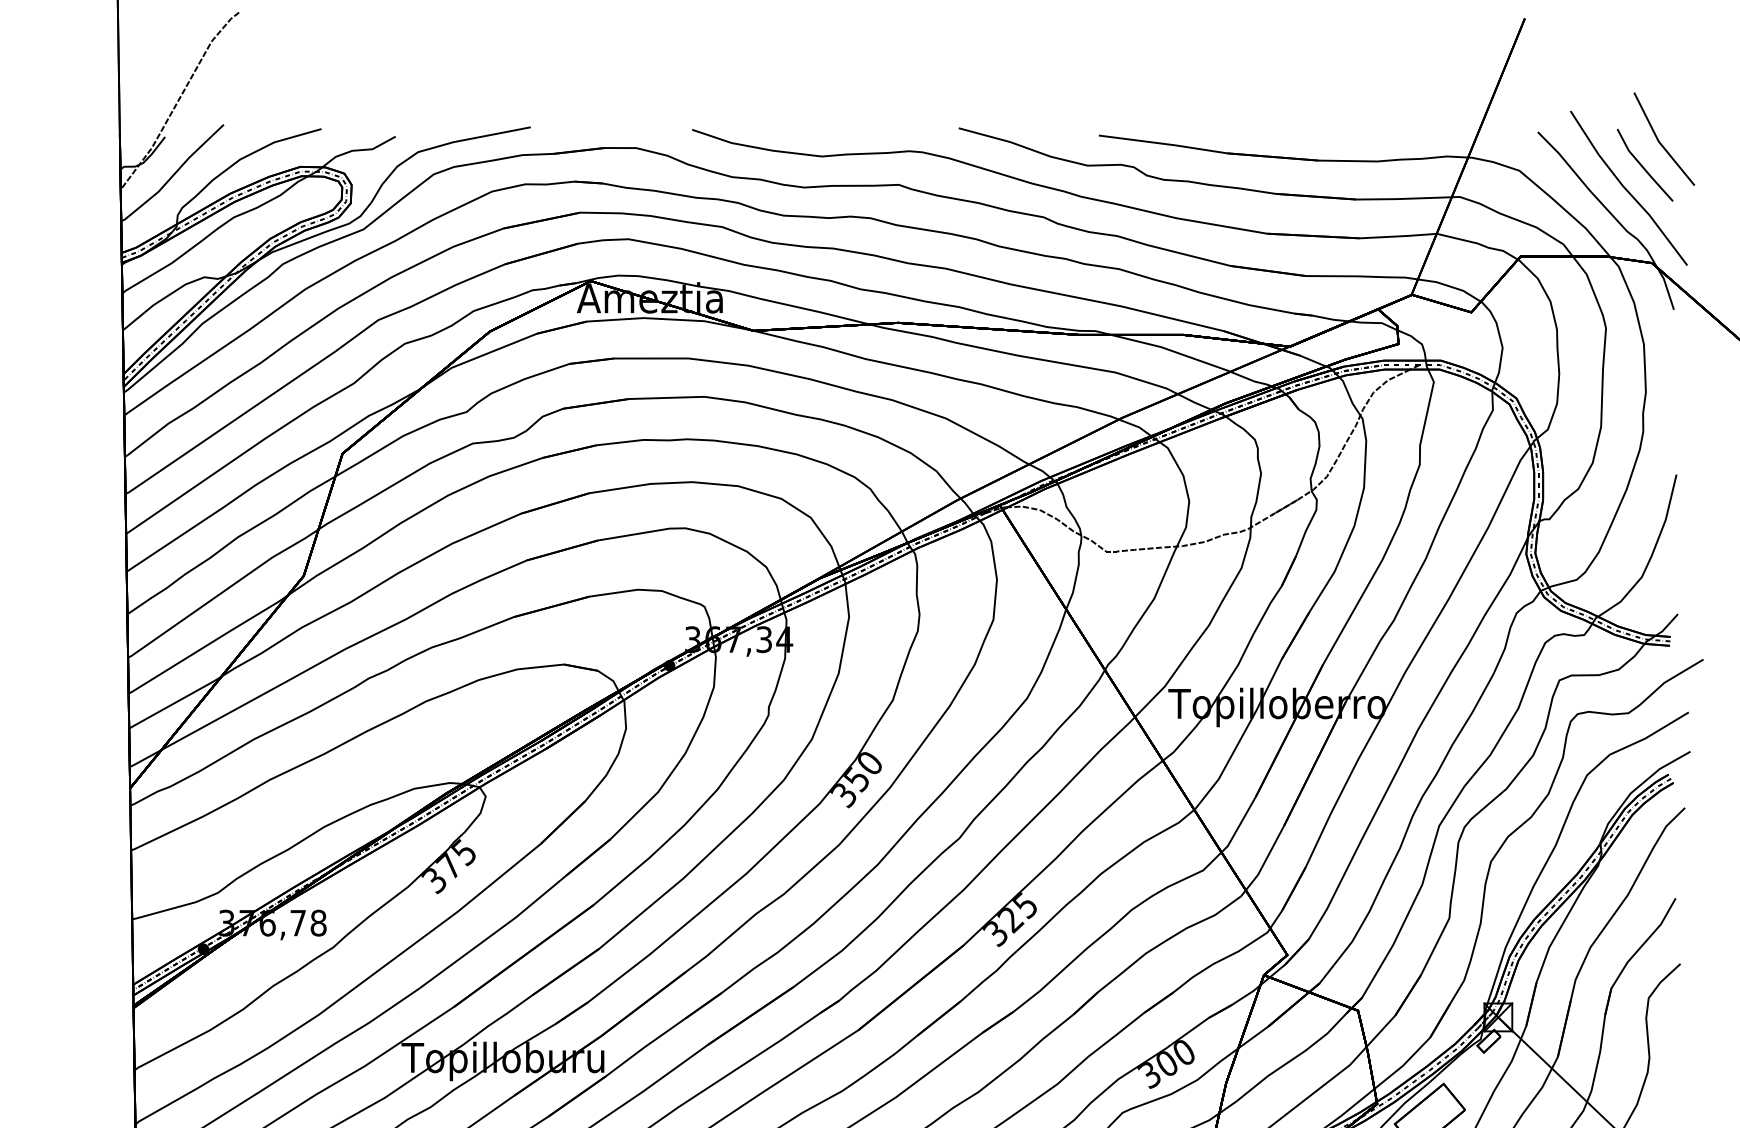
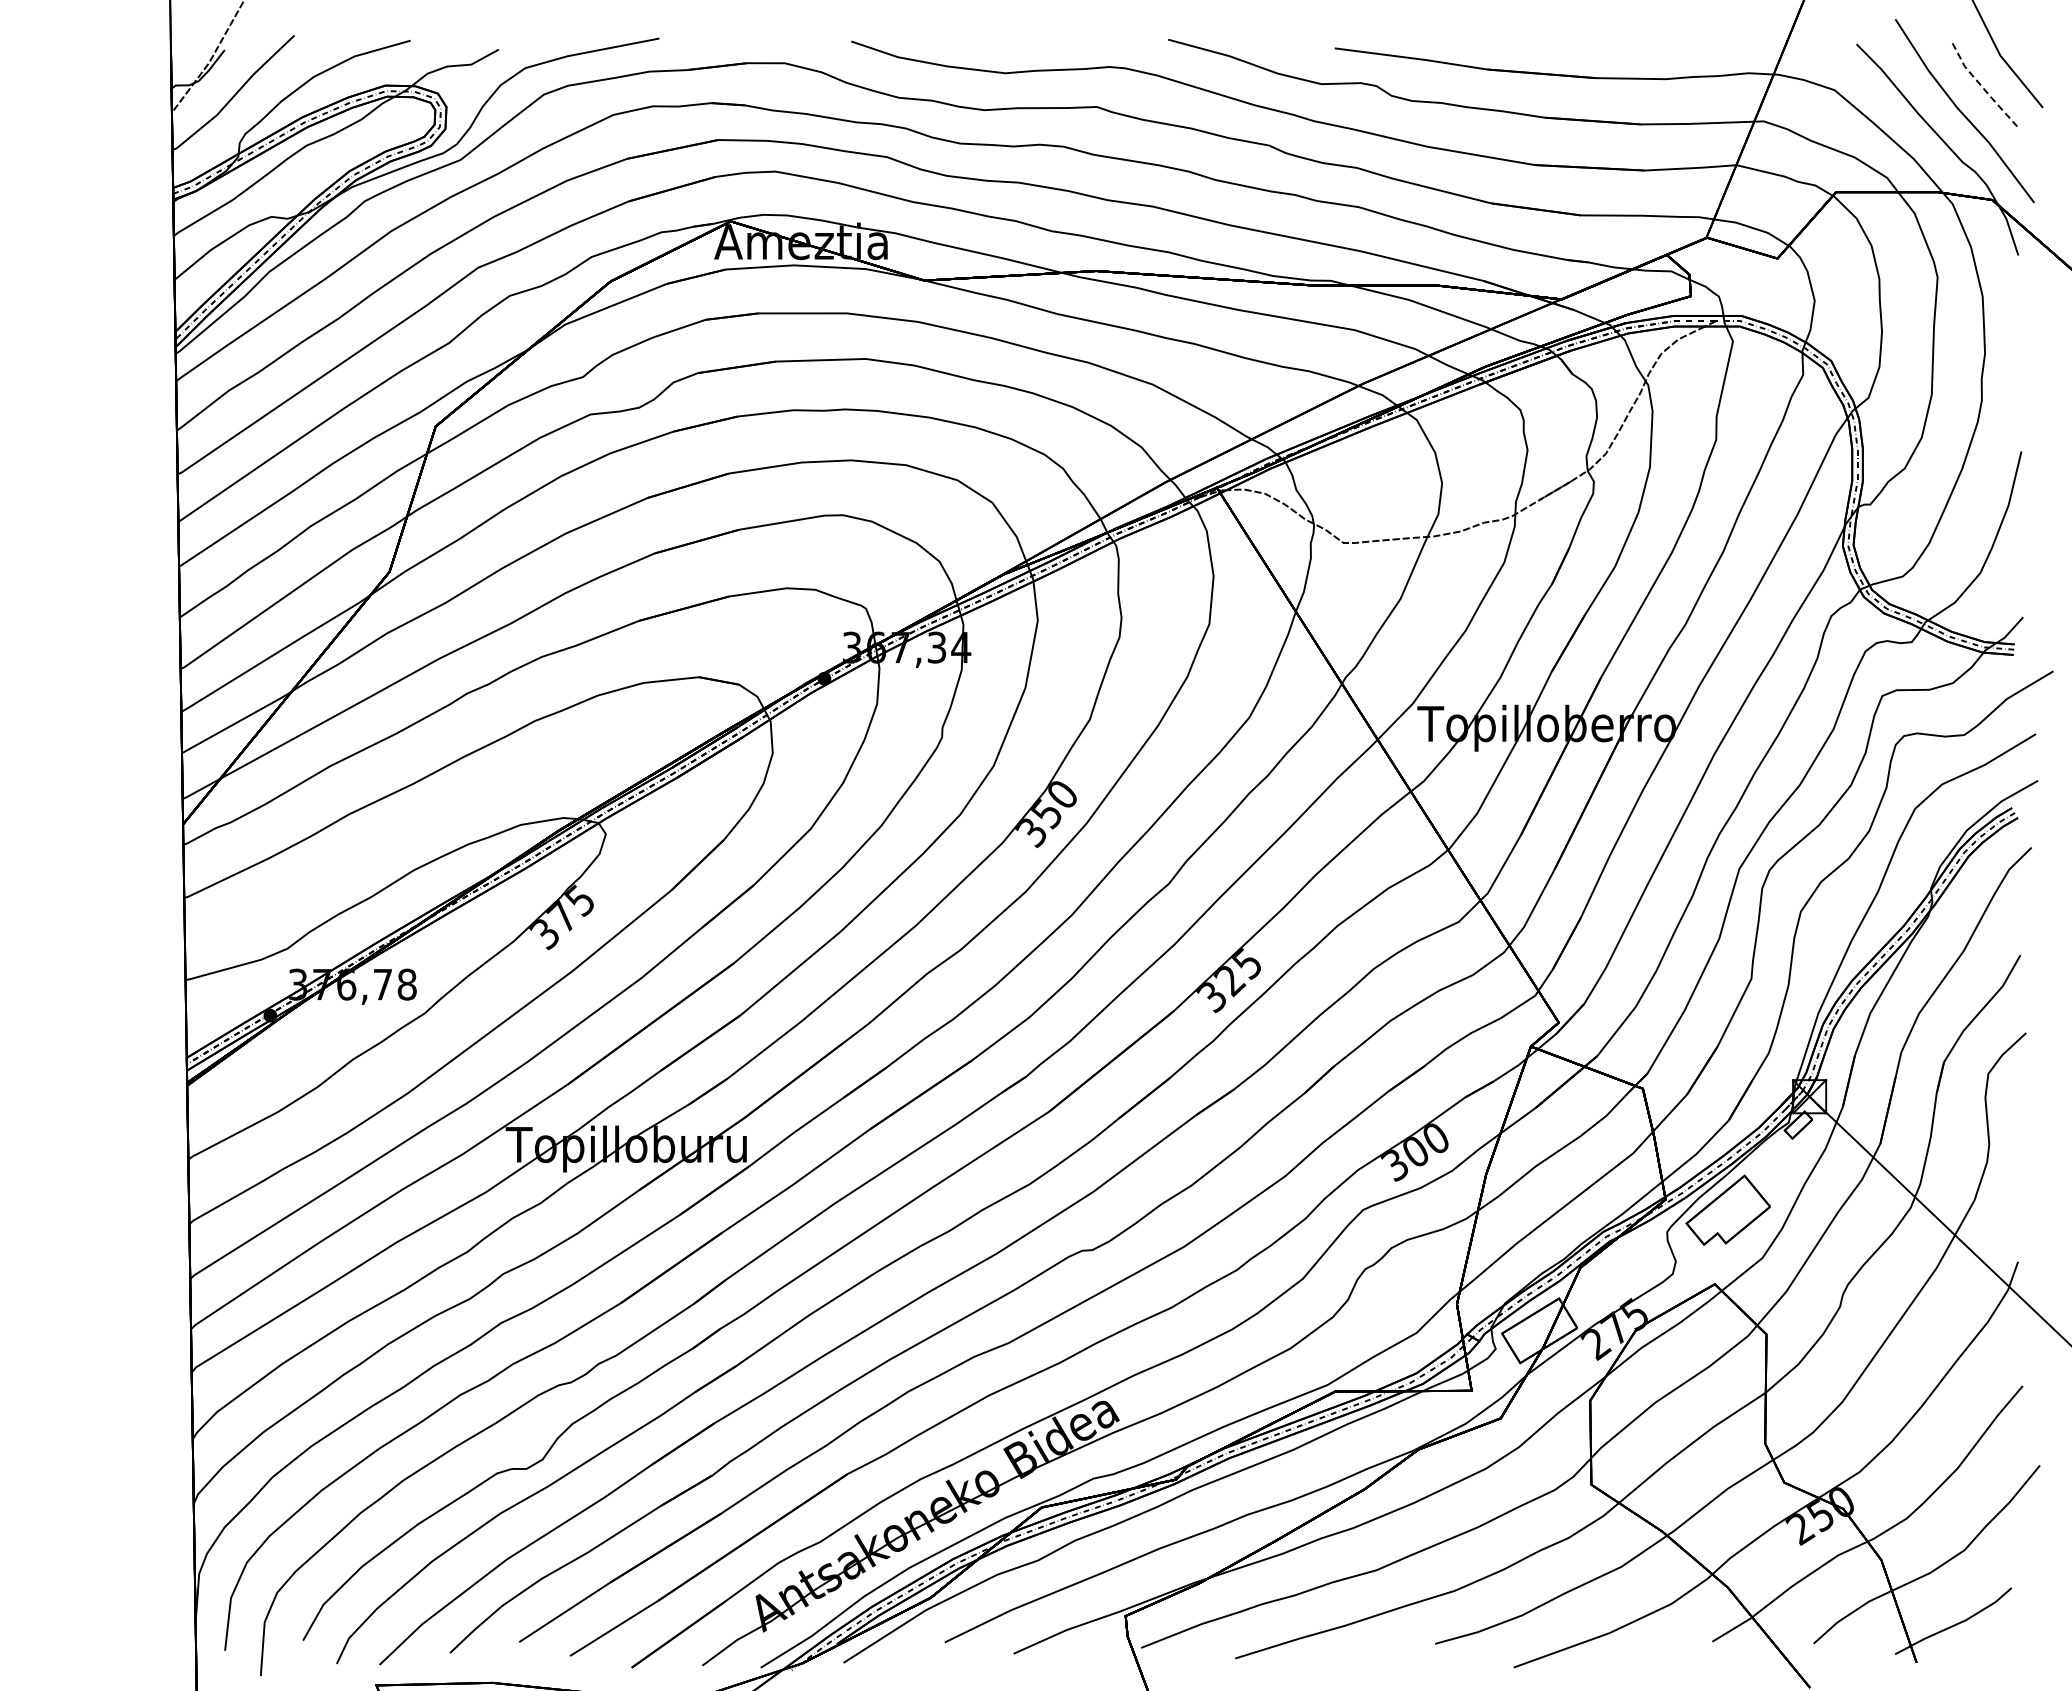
line: (1642, 166) -> (1980, 85), solid -> dashed

